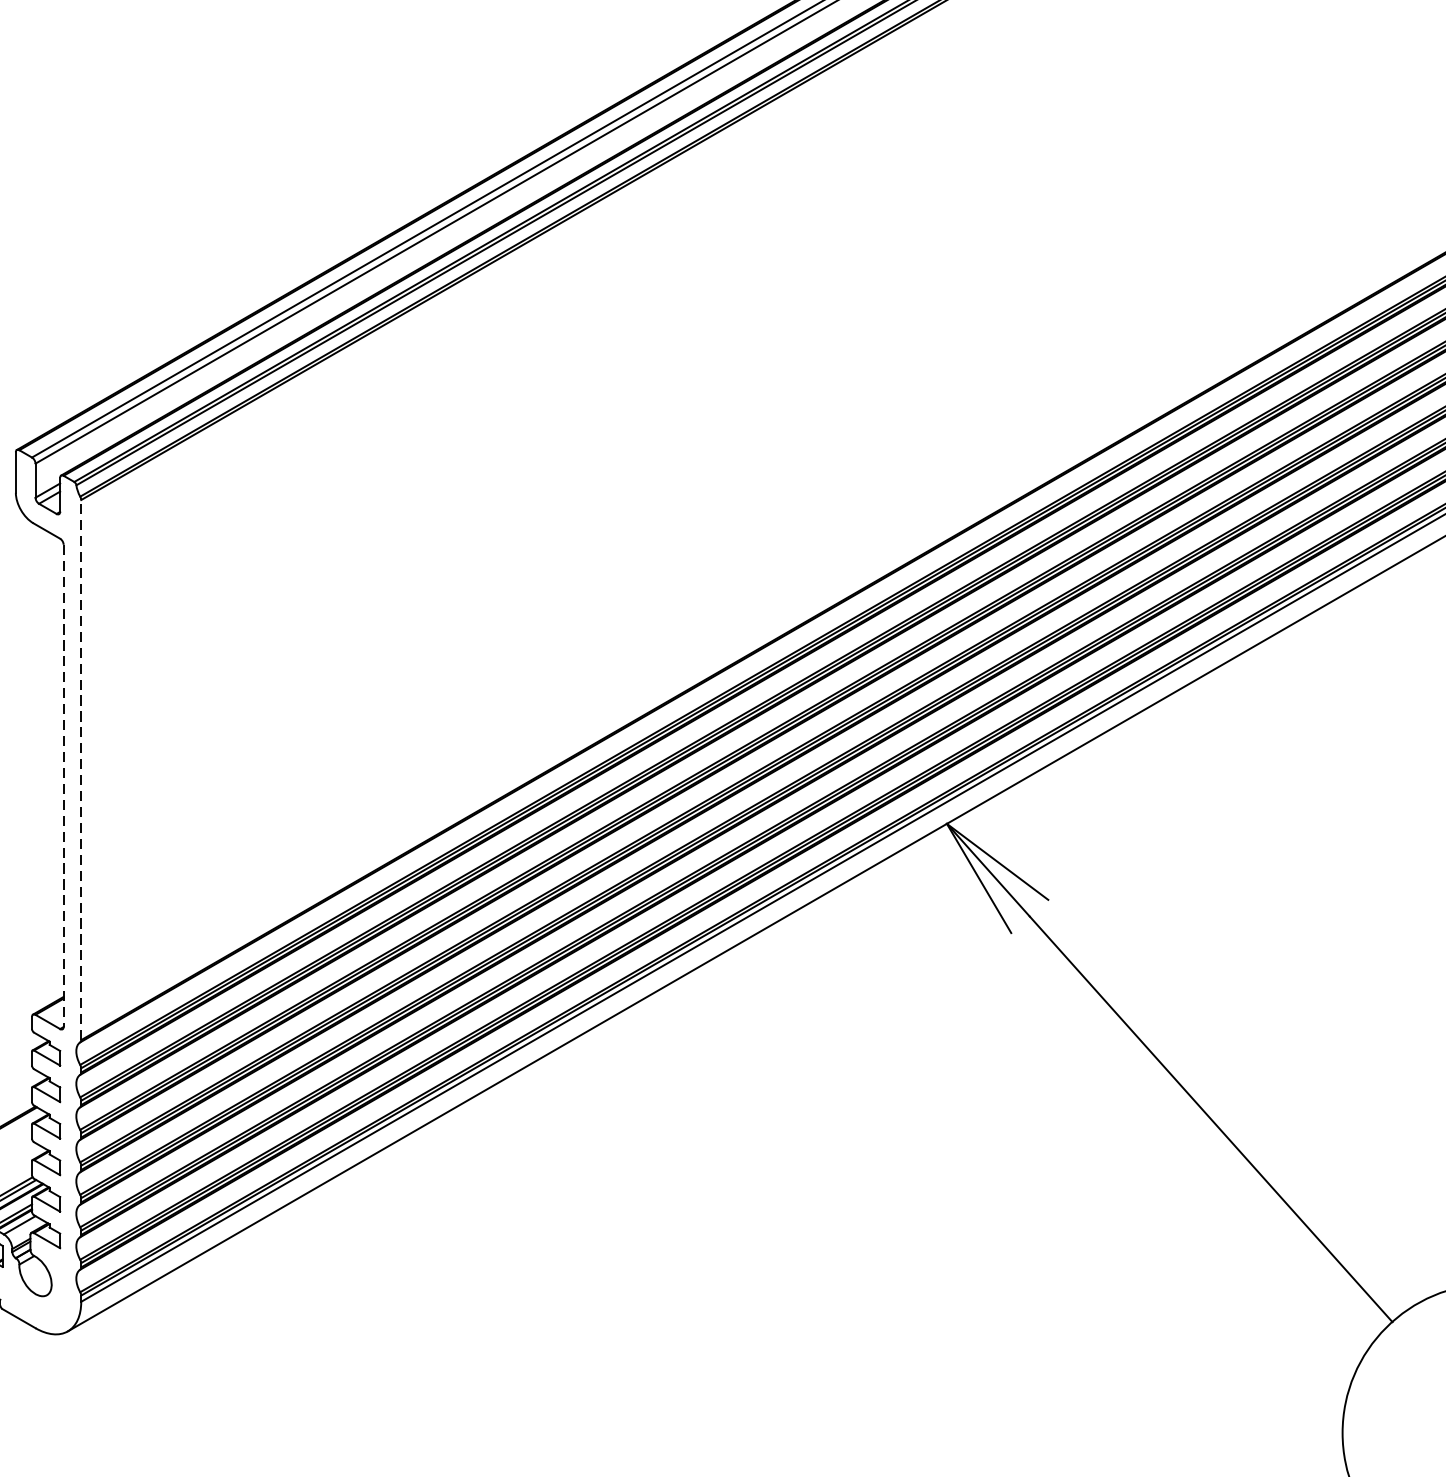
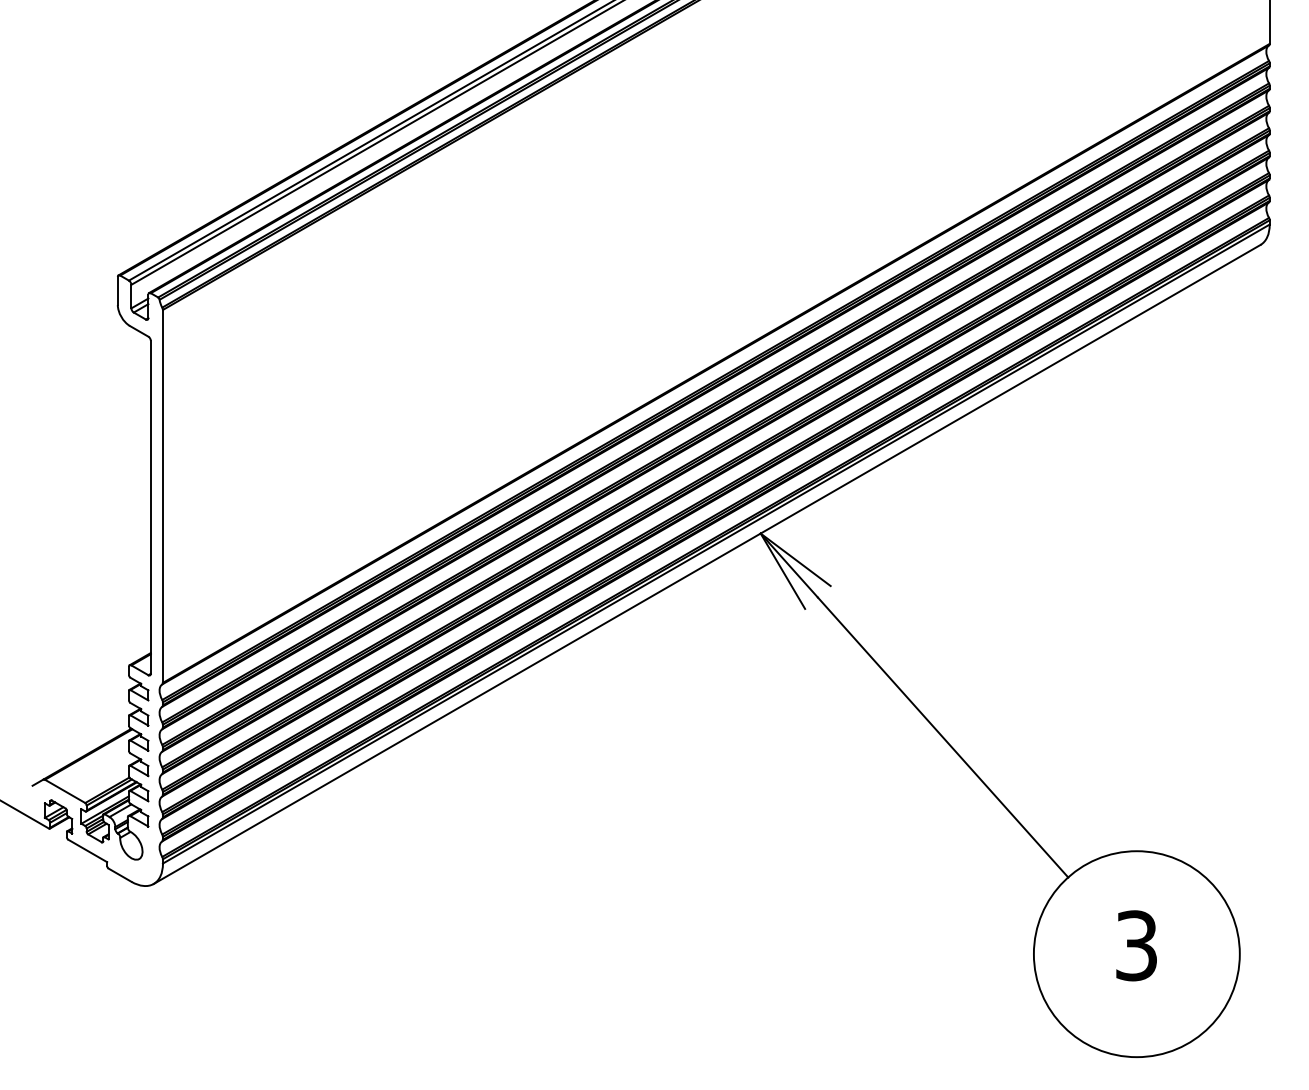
line: (80, 768) -> (162, 495), dashed -> solid
line: (63, 786) -> (150, 507), dashed -> solid

